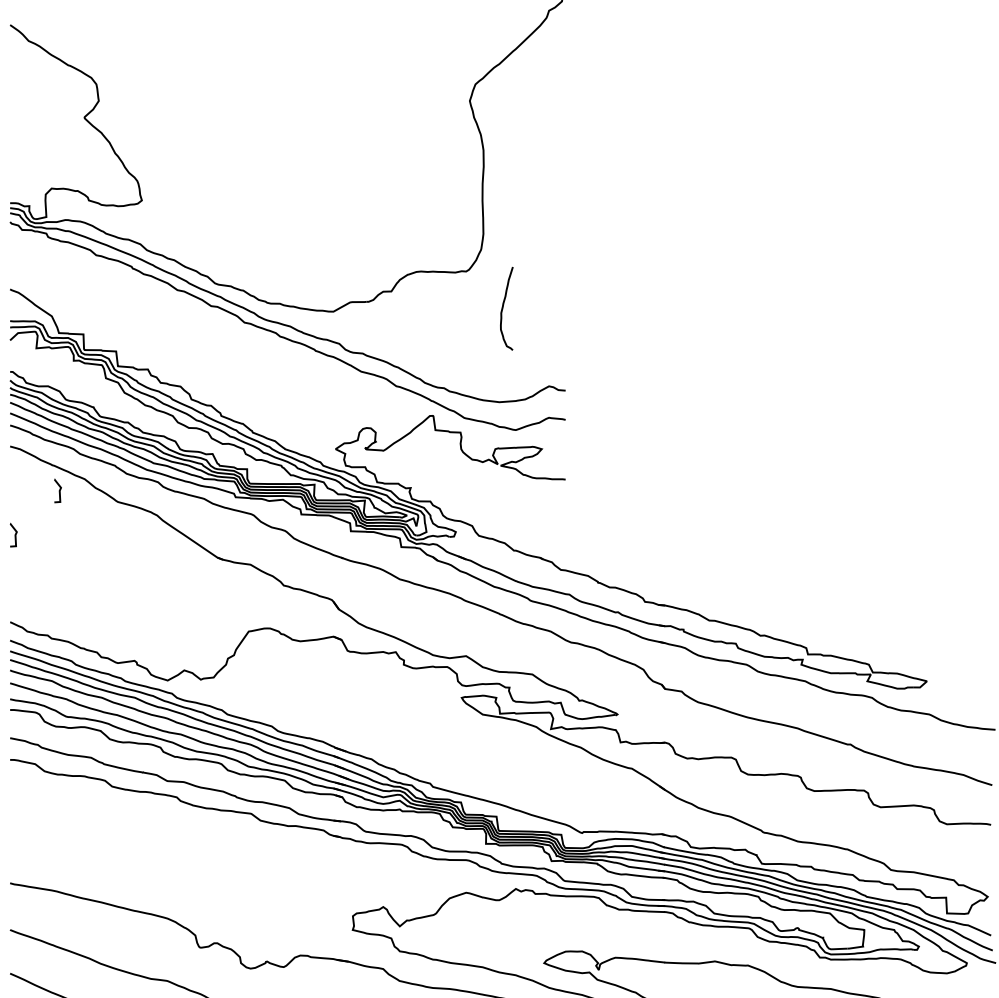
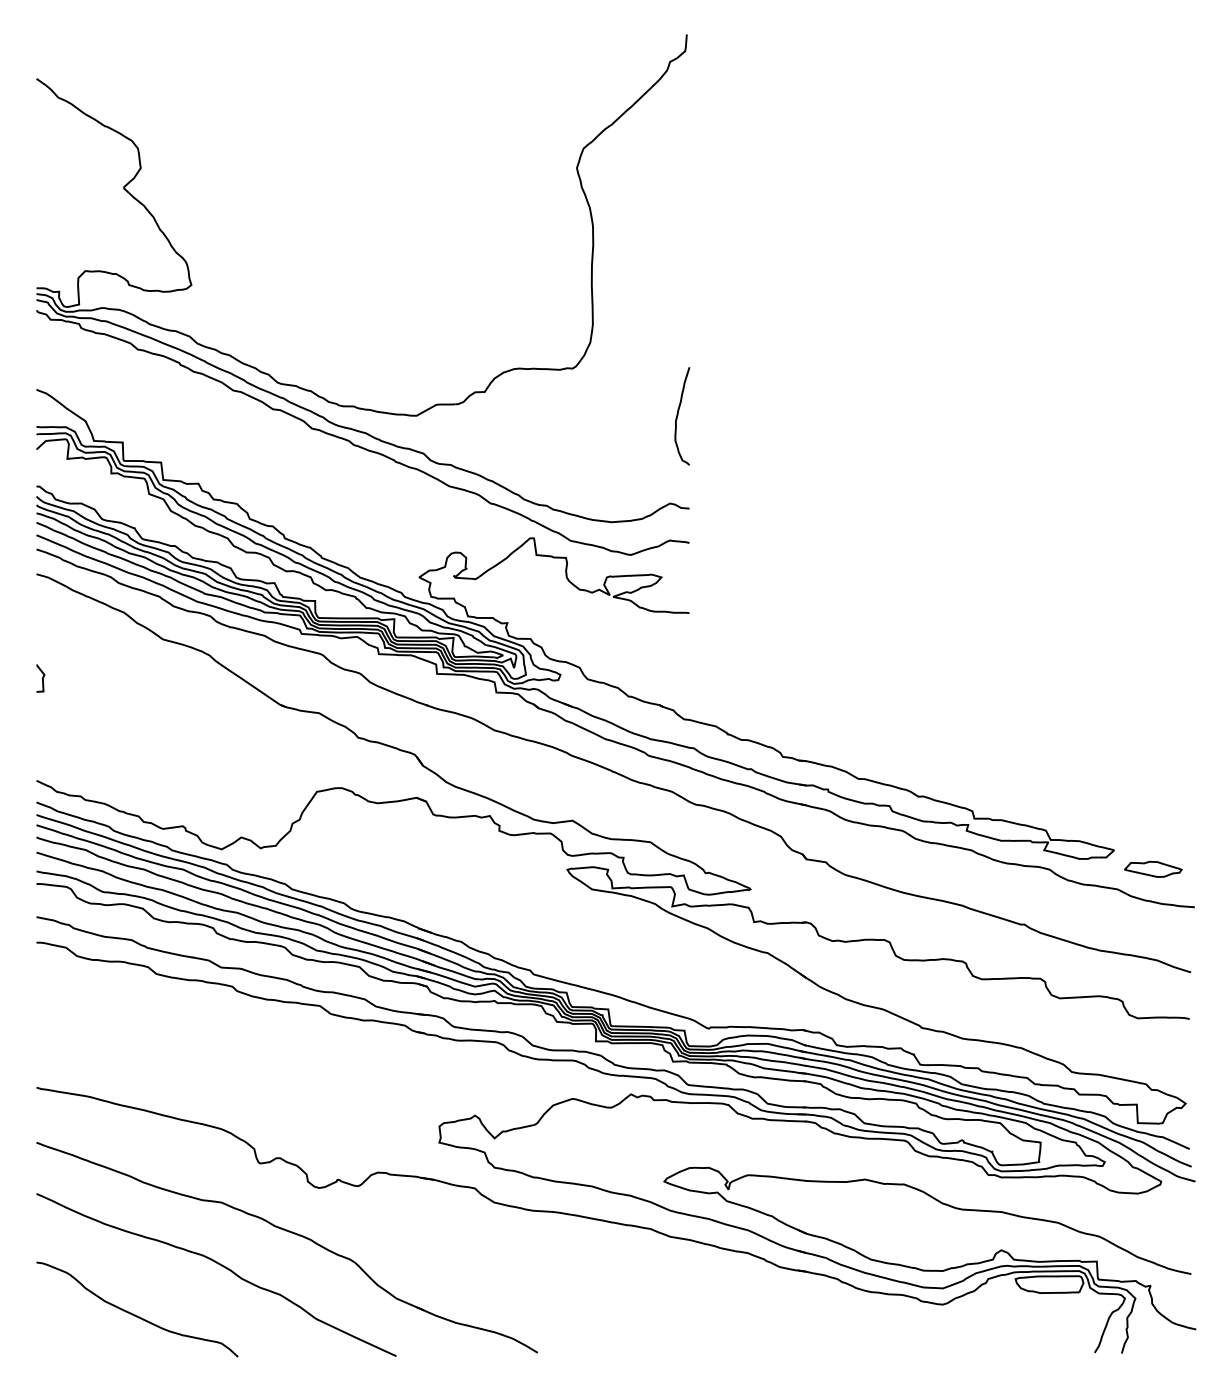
curve: (503, 308) -> (678, 415), moved
curve: (59, 490) -> (94, 626), removed
part: (960, 696) -> (1153, 868), added

